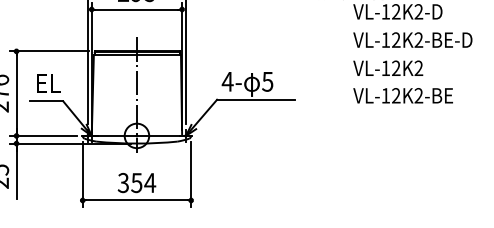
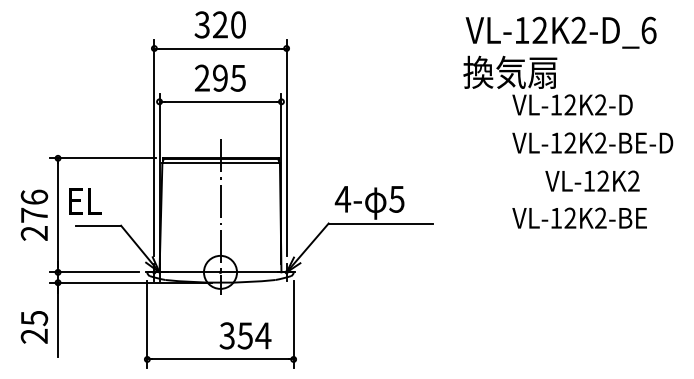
text: (388, 67) -> (592, 180), moved
text: (48, 83) -> (85, 201), moved
text: (136, 182) -> (245, 335), moved

